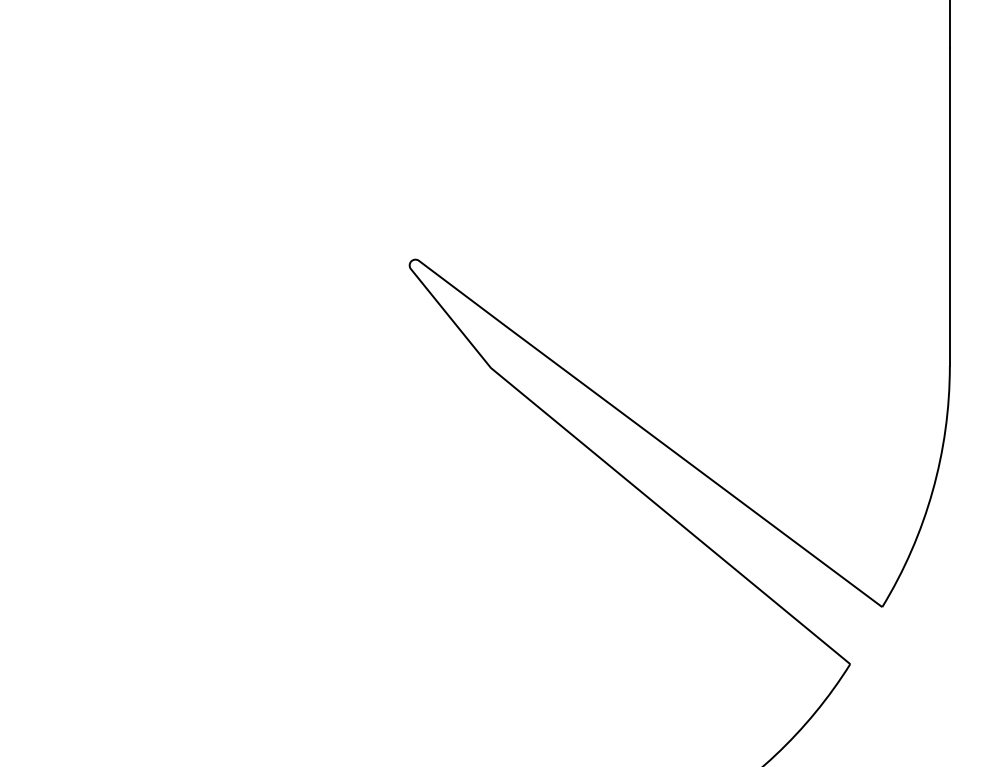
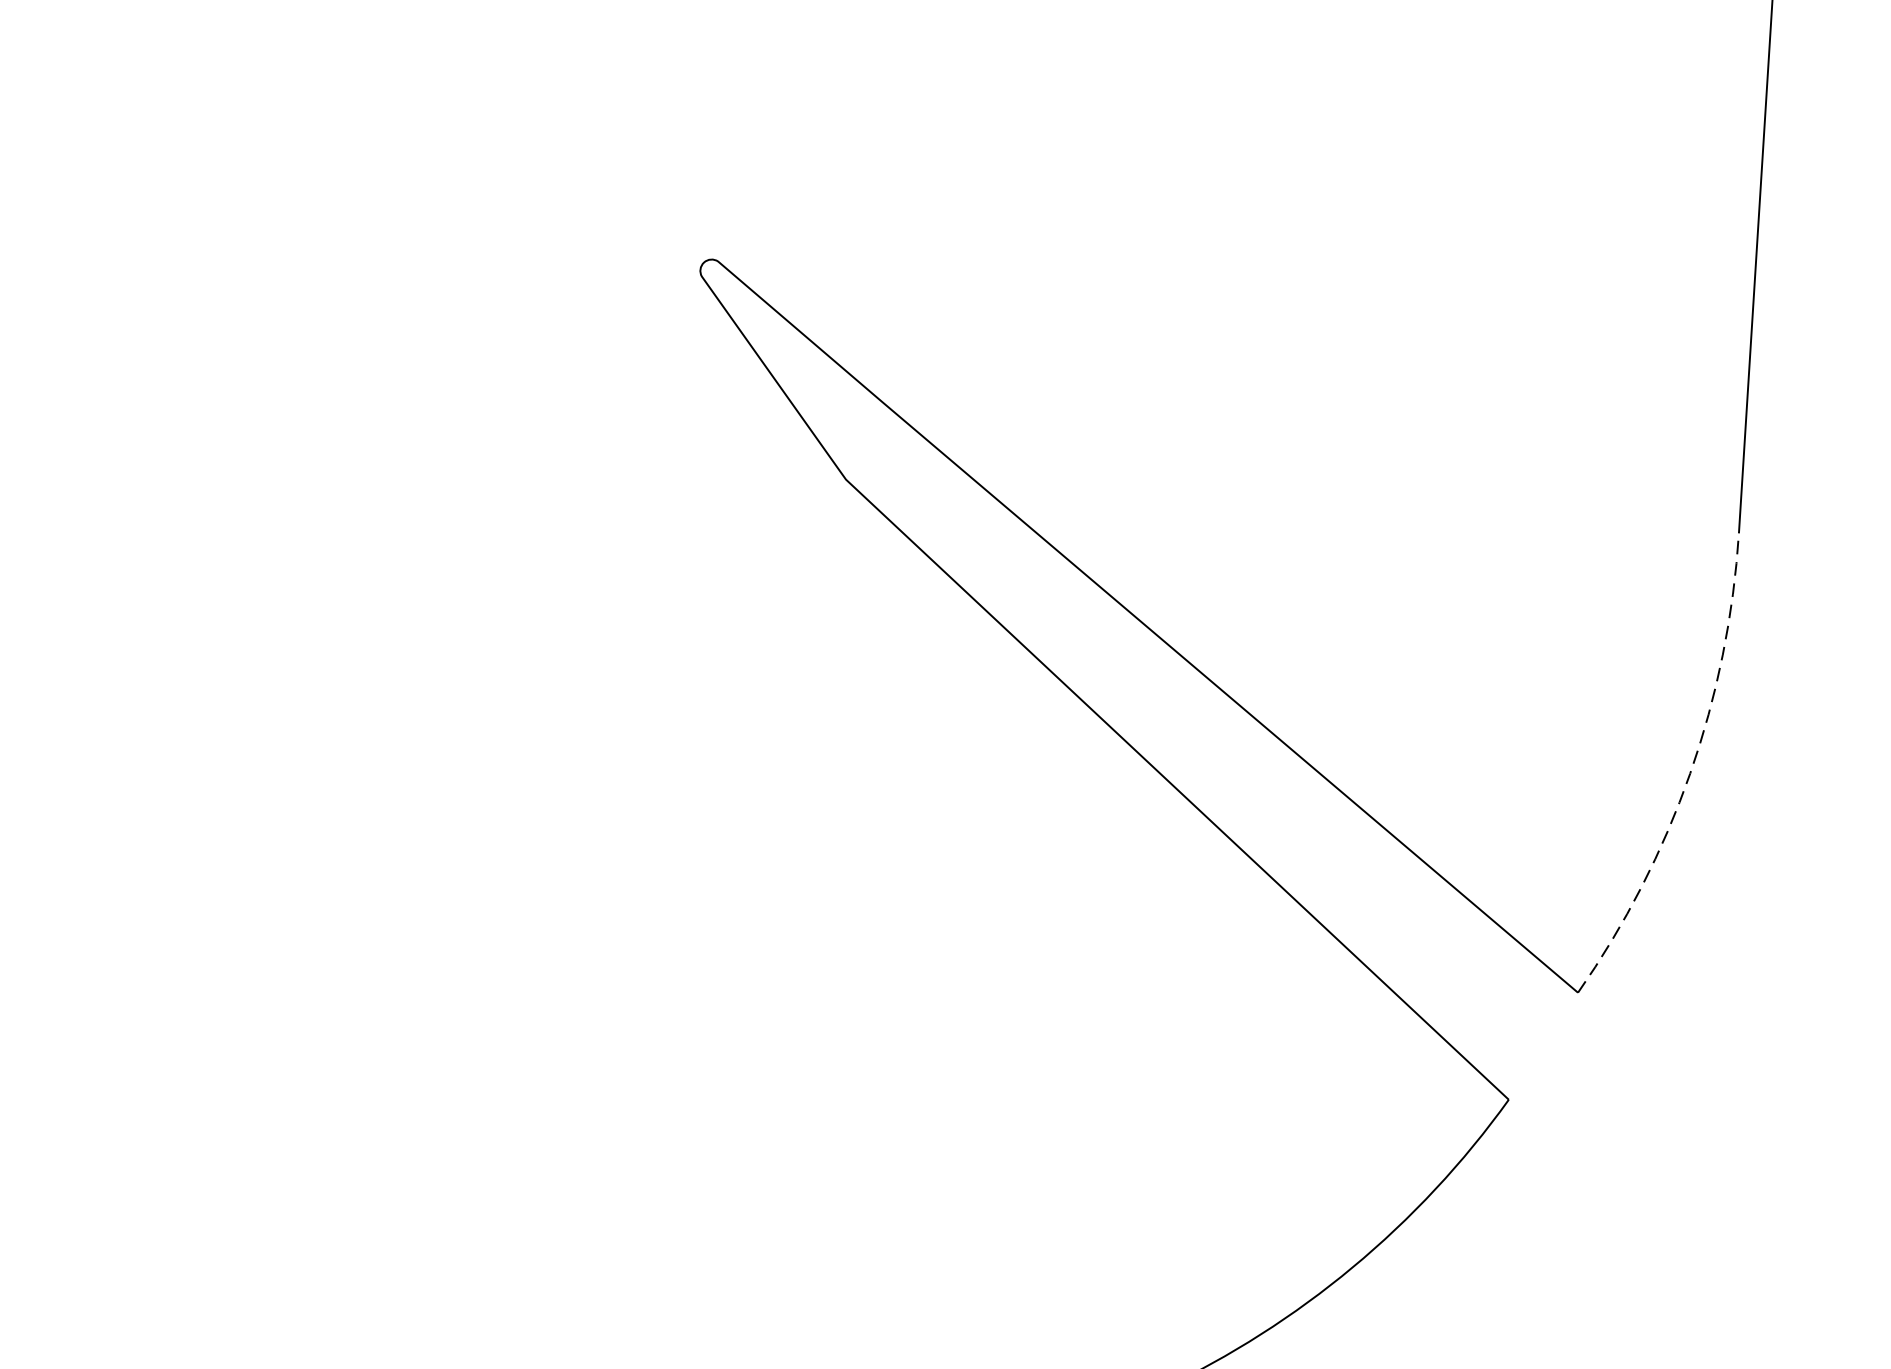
arc: (932, 491) -> (1689, 773), solid -> dashed

